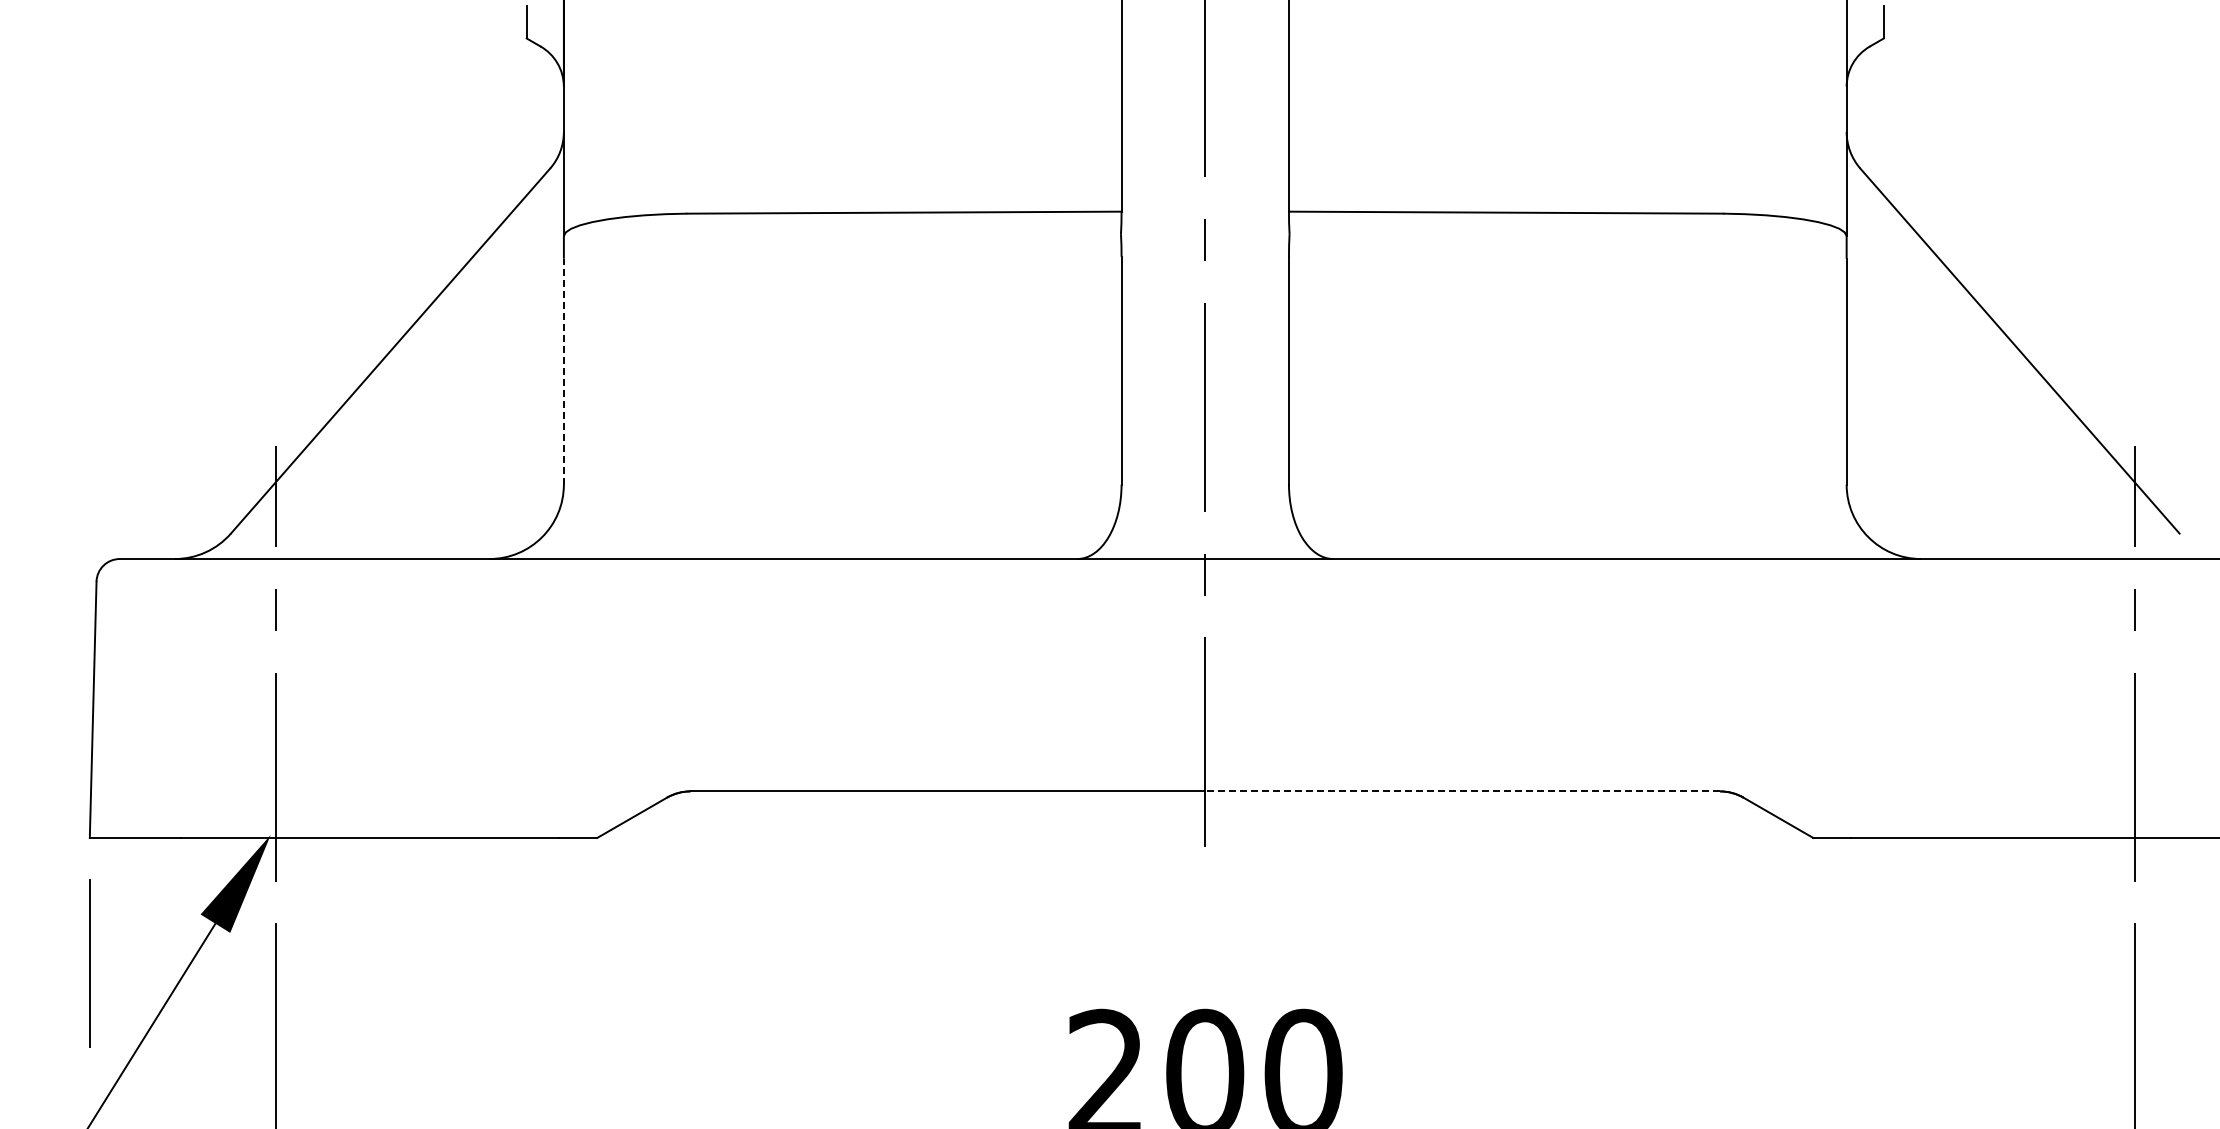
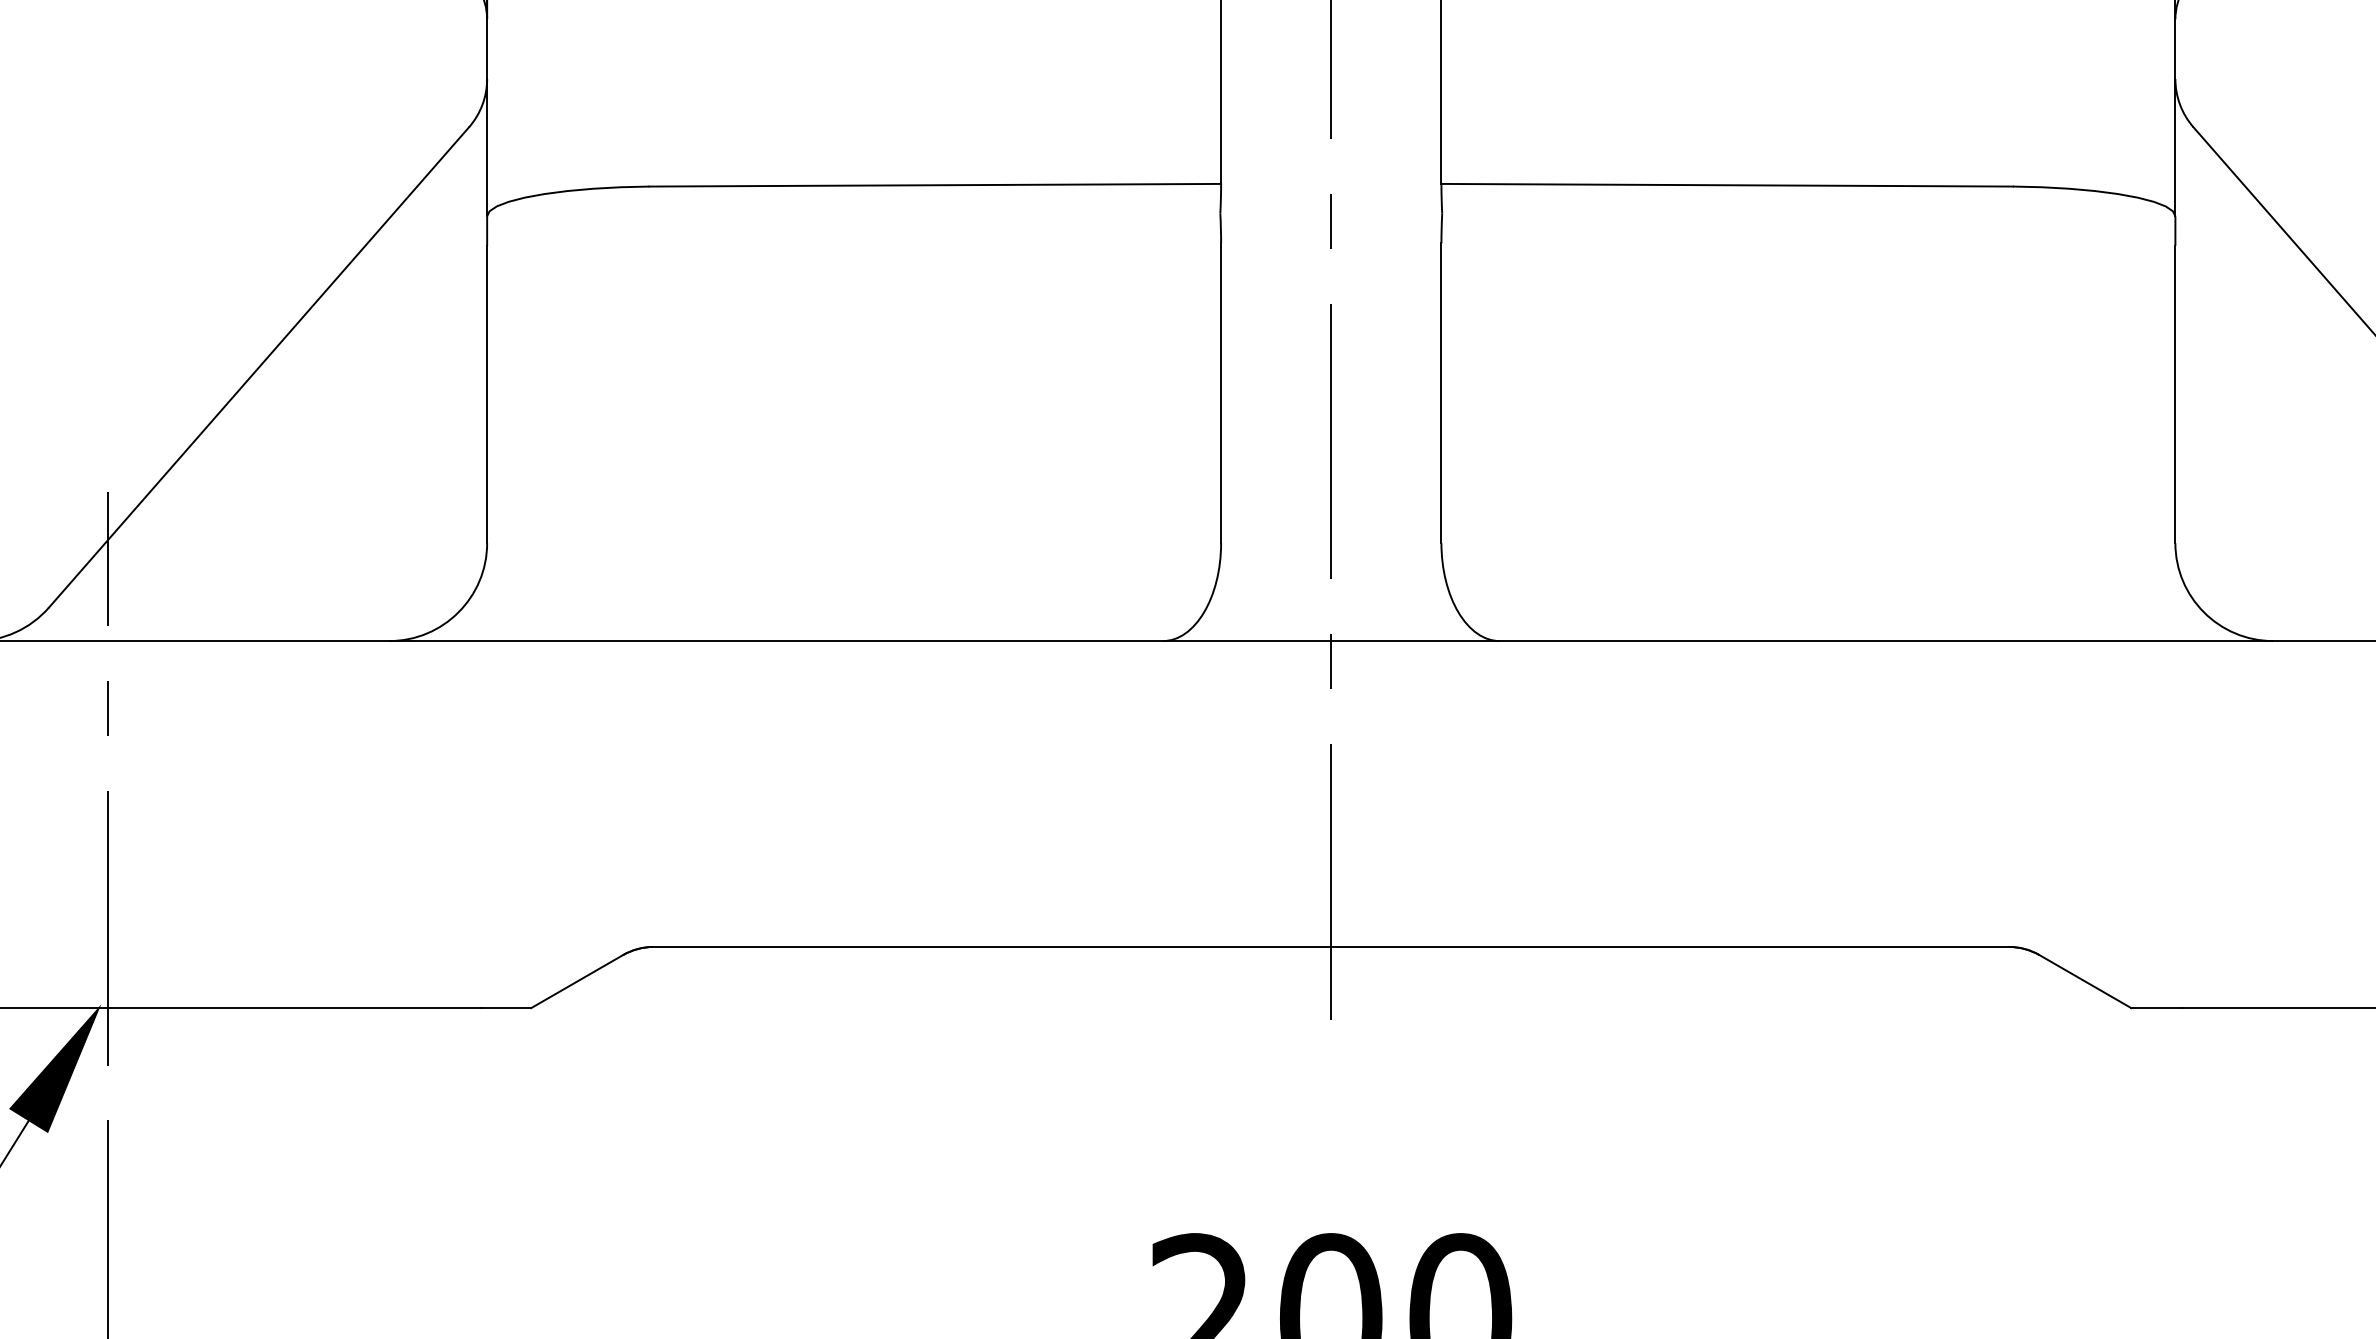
line: (563, 371) -> (486, 394), dashed -> solid
line: (1462, 791) -> (1669, 947), dashed -> solid

